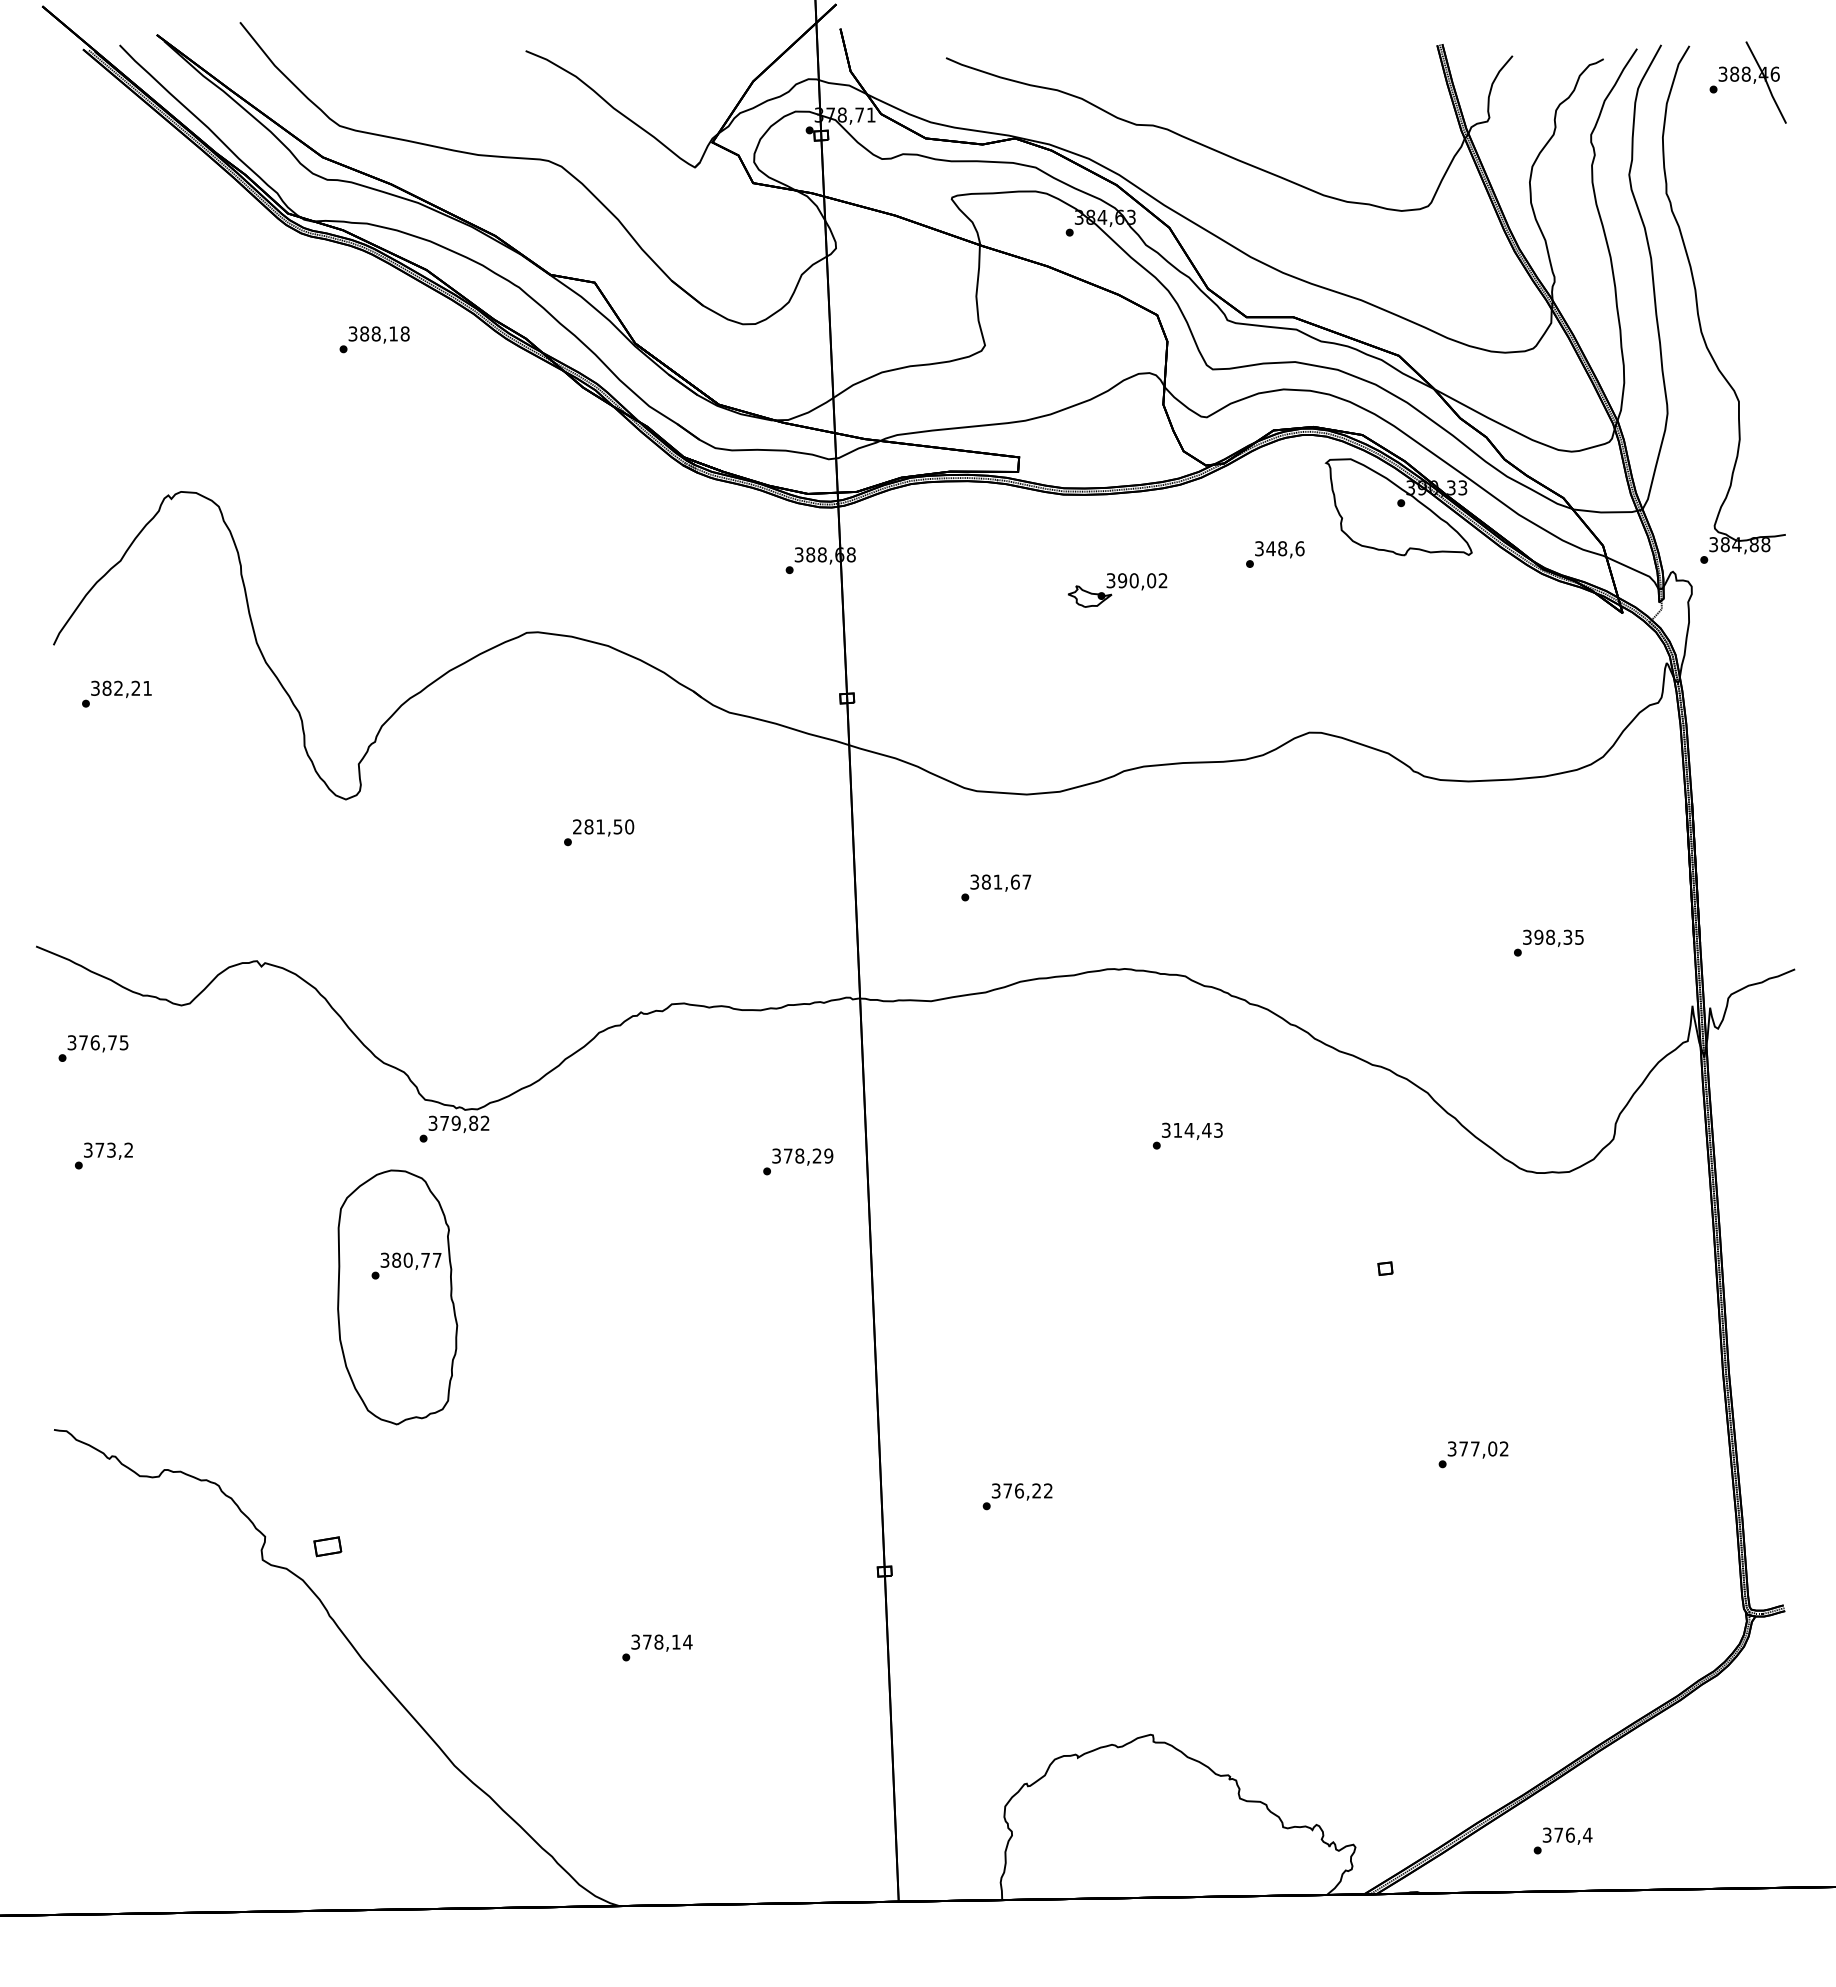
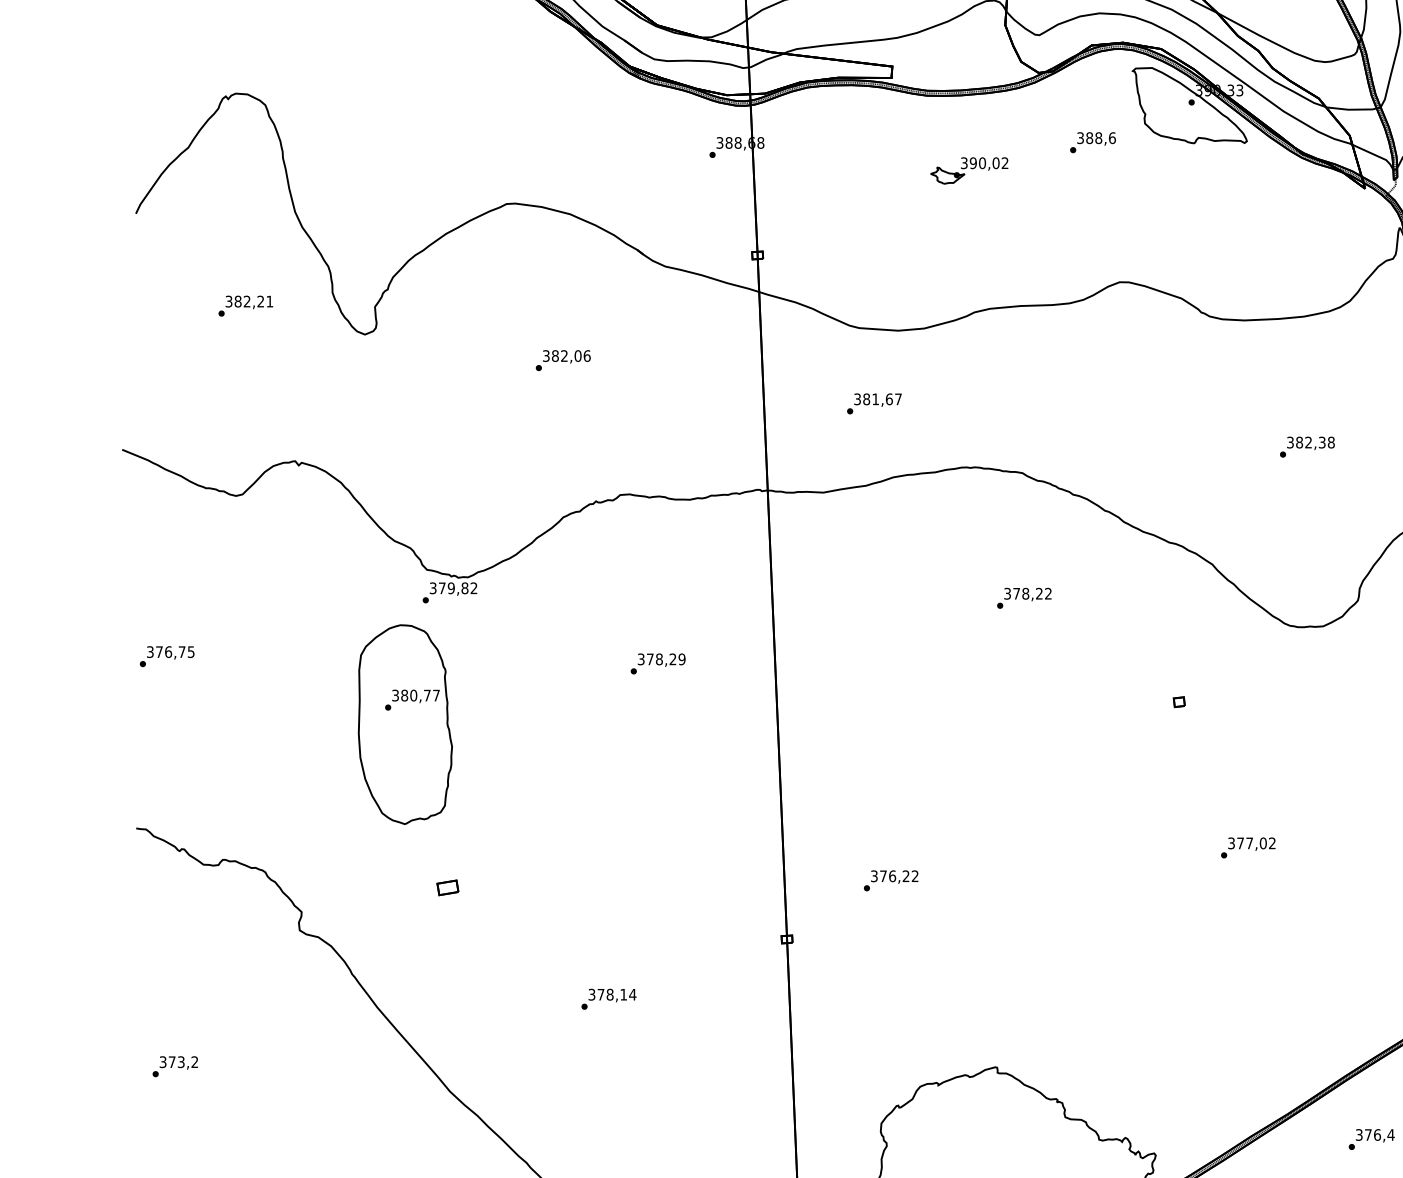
text: (1270, 548) -> (1089, 137), 348,6 -> 388,6
text: (116, 693) -> (245, 305), moved
text: (603, 826) -> (566, 355), 281,50 -> 382,06
text: (1559, 936) -> (1315, 441), 398,35 -> 382,38
text: (93, 1048) -> (167, 656), moved
text: (1197, 1129) -> (1032, 593), 314,43 -> 378,22
text: (103, 1155) -> (175, 1066), moved
text: (798, 1161) -> (658, 663), moved
part: (327, 1546) -> (447, 887), moved
text: (1562, 1840) -> (1371, 1139), moved

